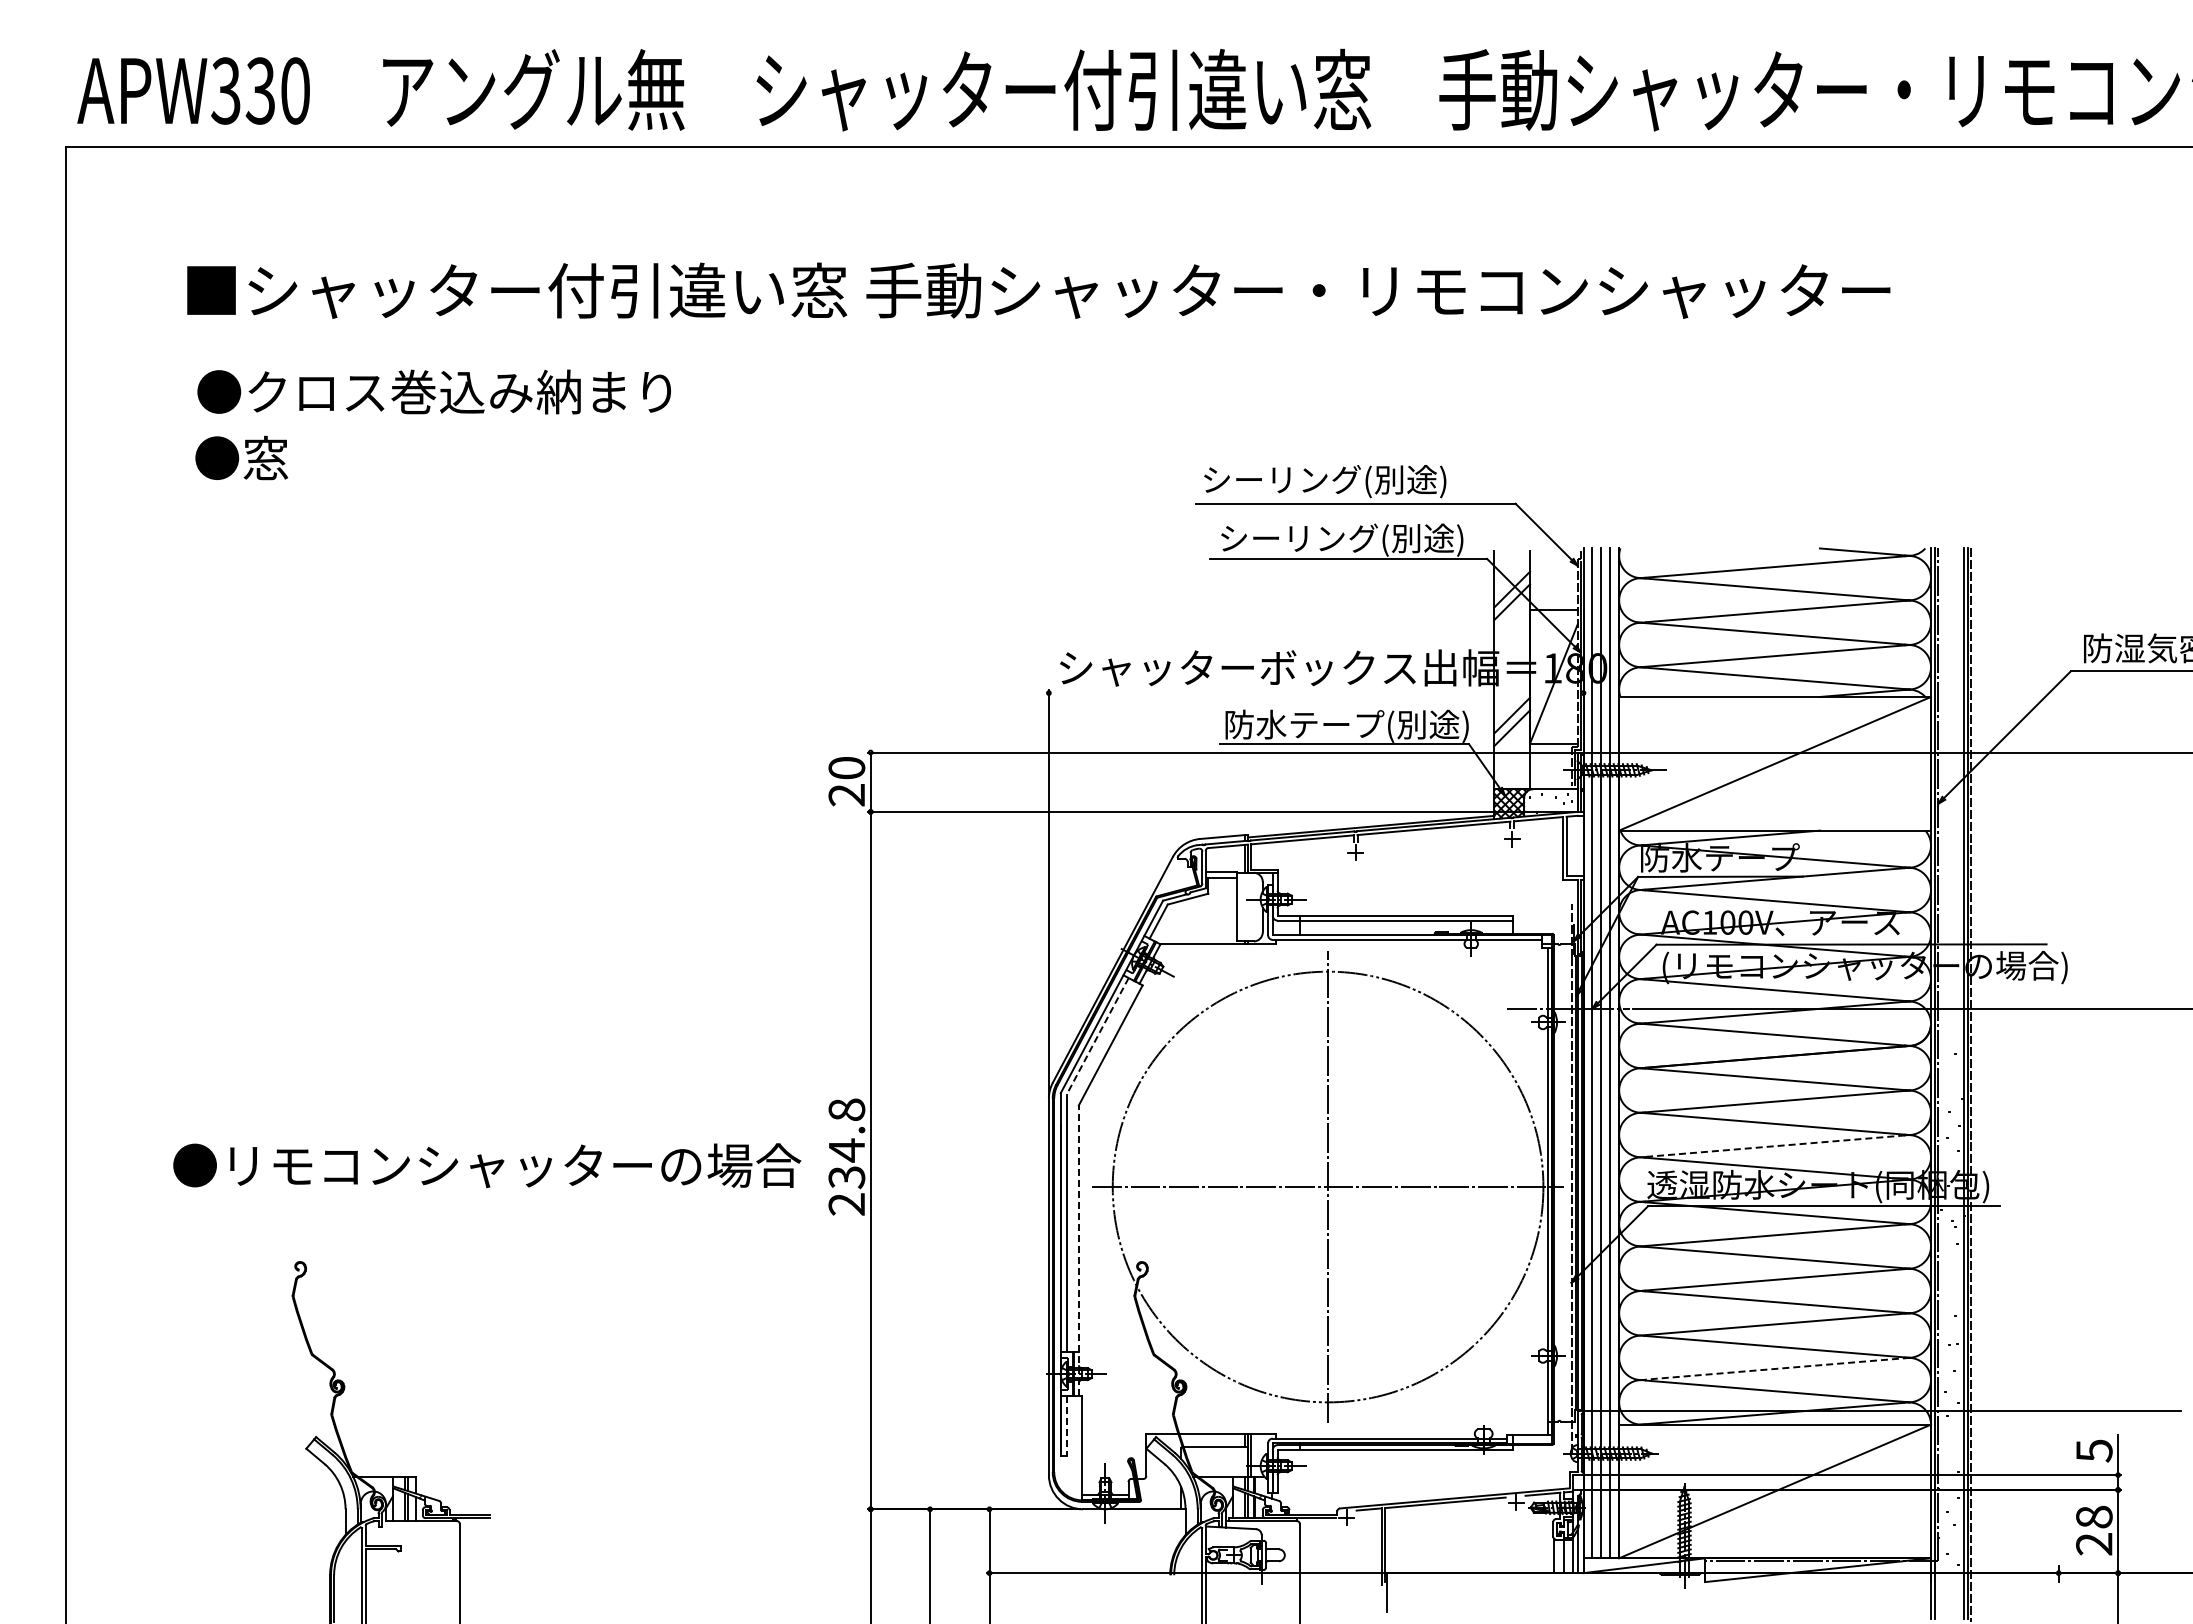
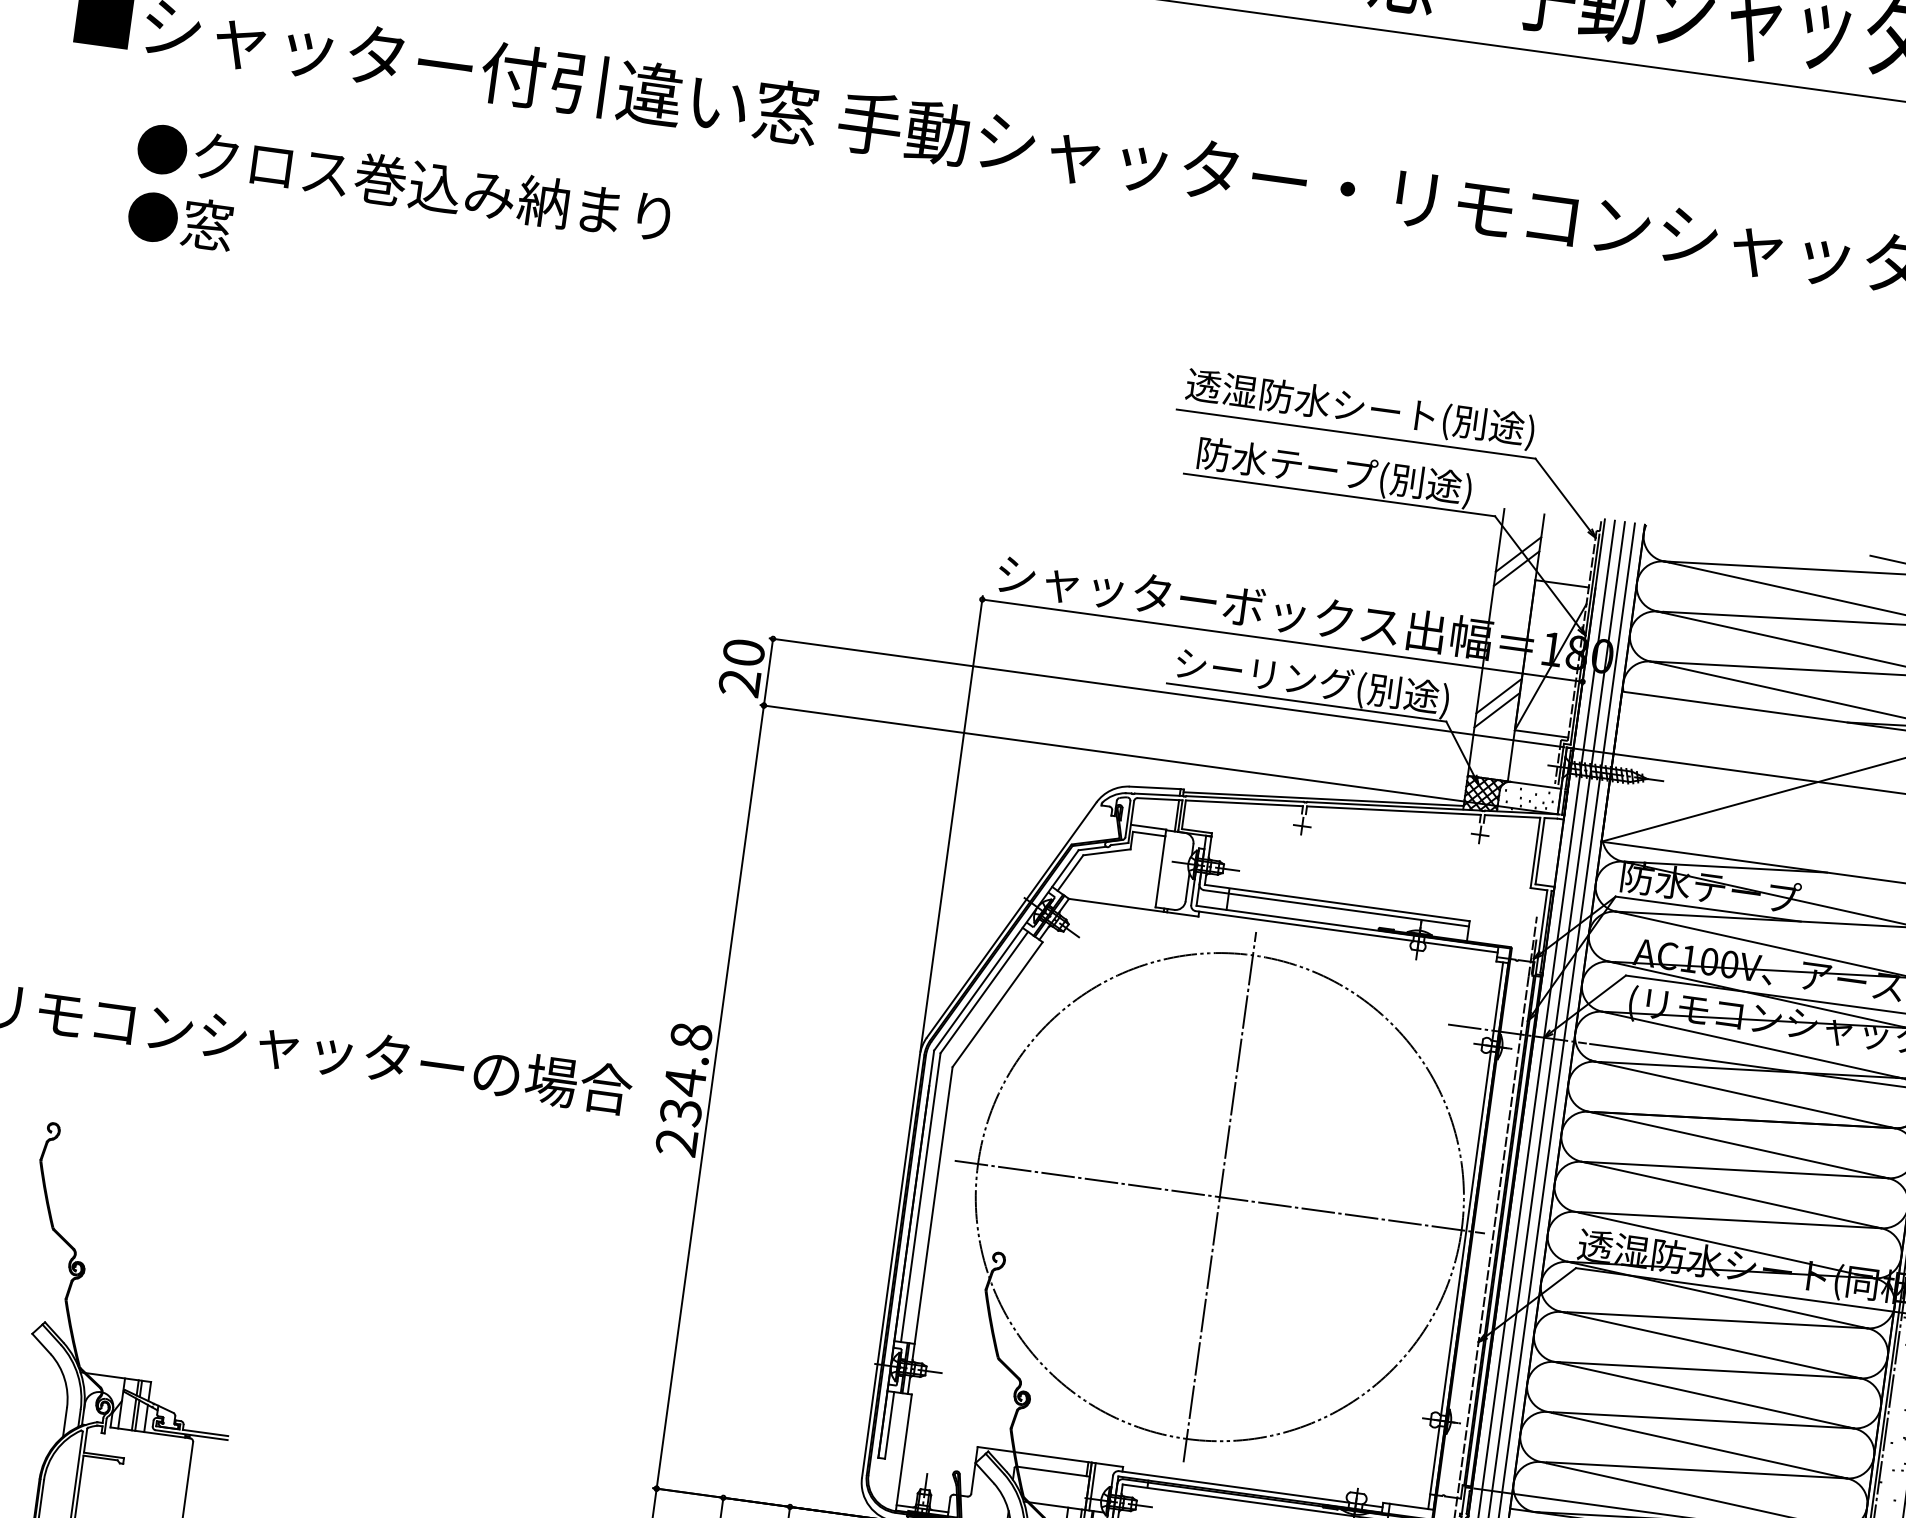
text: (433, 391) -> (403, 182), moved
text: (241, 457) -> (180, 220), moved
text: (1356, 481) -> (1360, 409), シーリング(別途) -> 透湿防水シート(別途)
text: (1299, 538) -> (1287, 464), シーリング(別途) -> 防水テープ(別途)
line: (1315, 693) -> (1281, 641), added
text: (1304, 724) -> (1264, 674), 防水テープ(別途) -> シーリング(別途)
line: (1097, 1036) -> (984, 992), dashed -> solid
line: (1778, 1145) -> (1732, 1219), dashed -> solid
line: (1078, 1250) -> (929, 1230), dashed -> solid
line: (1777, 1368) -> (1696, 1470), dashed -> solid
line: (1066, 1426) -> (889, 1425), dashed -> solid

